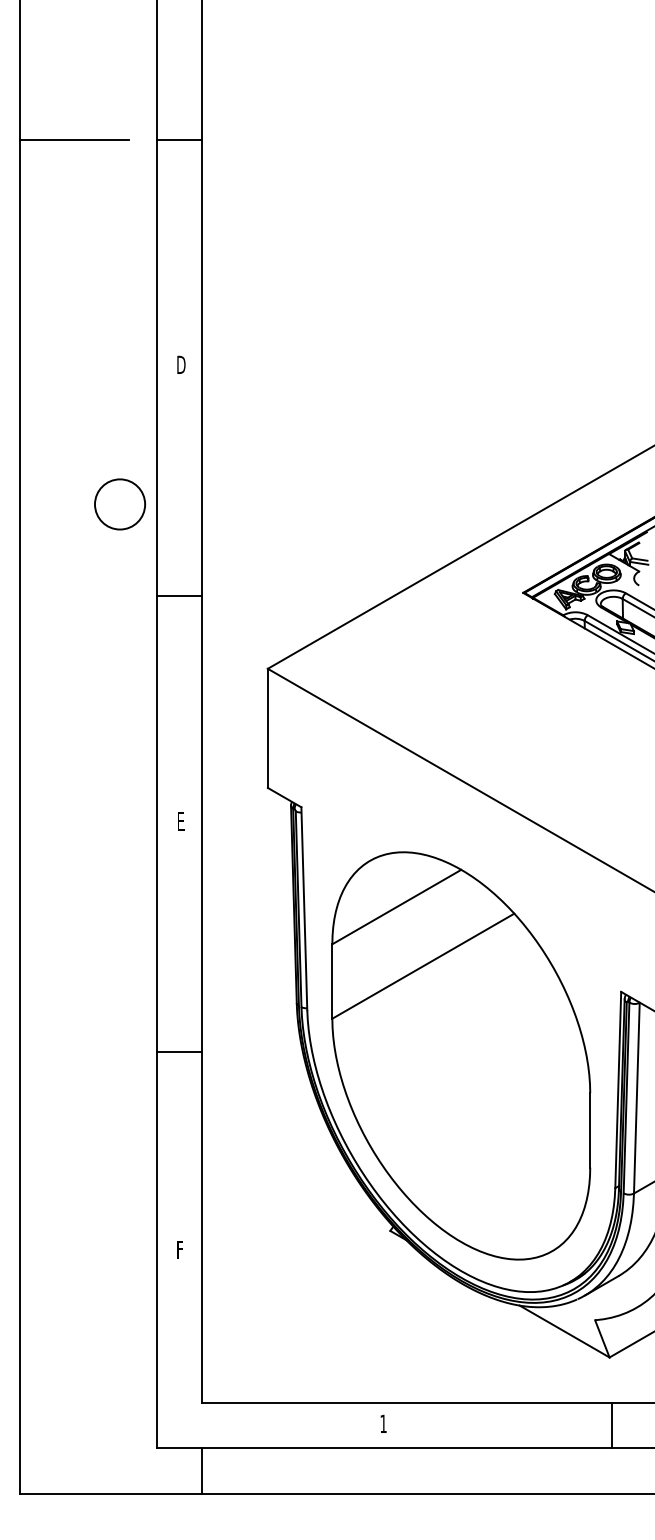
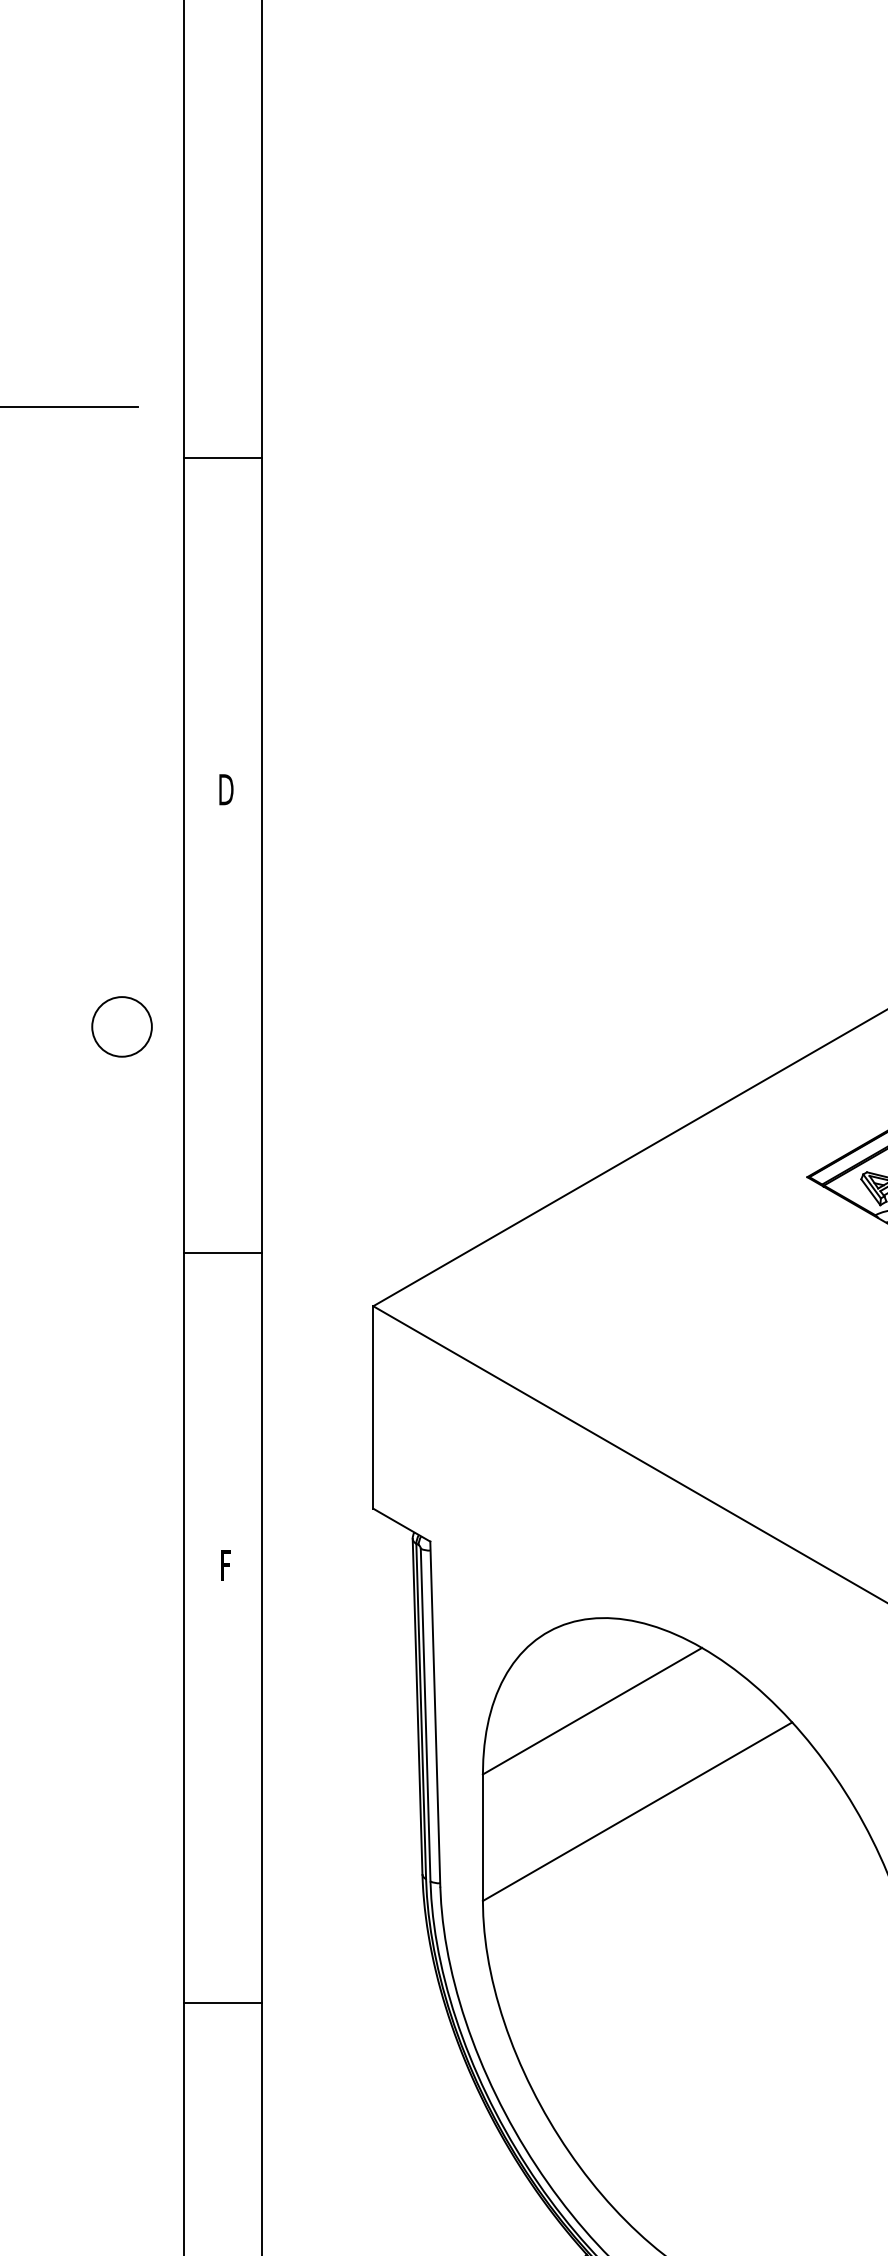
line: (179, 139) -> (223, 457), moved
circle: (119, 504) -> (121, 1026), size x0.7
line: (179, 595) -> (223, 1253), moved
text: (181, 821) -> (226, 1565), E -> F
line: (179, 1051) -> (223, 2002), moved

